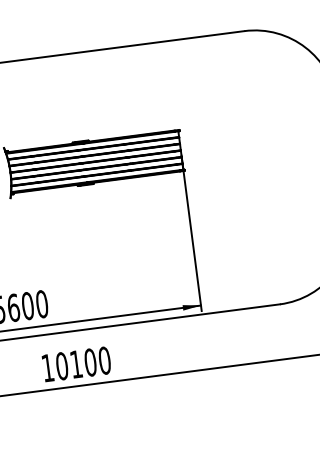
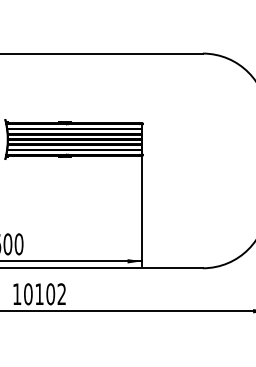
text: (104, 361) -> (61, 294), 10100 -> 10102

